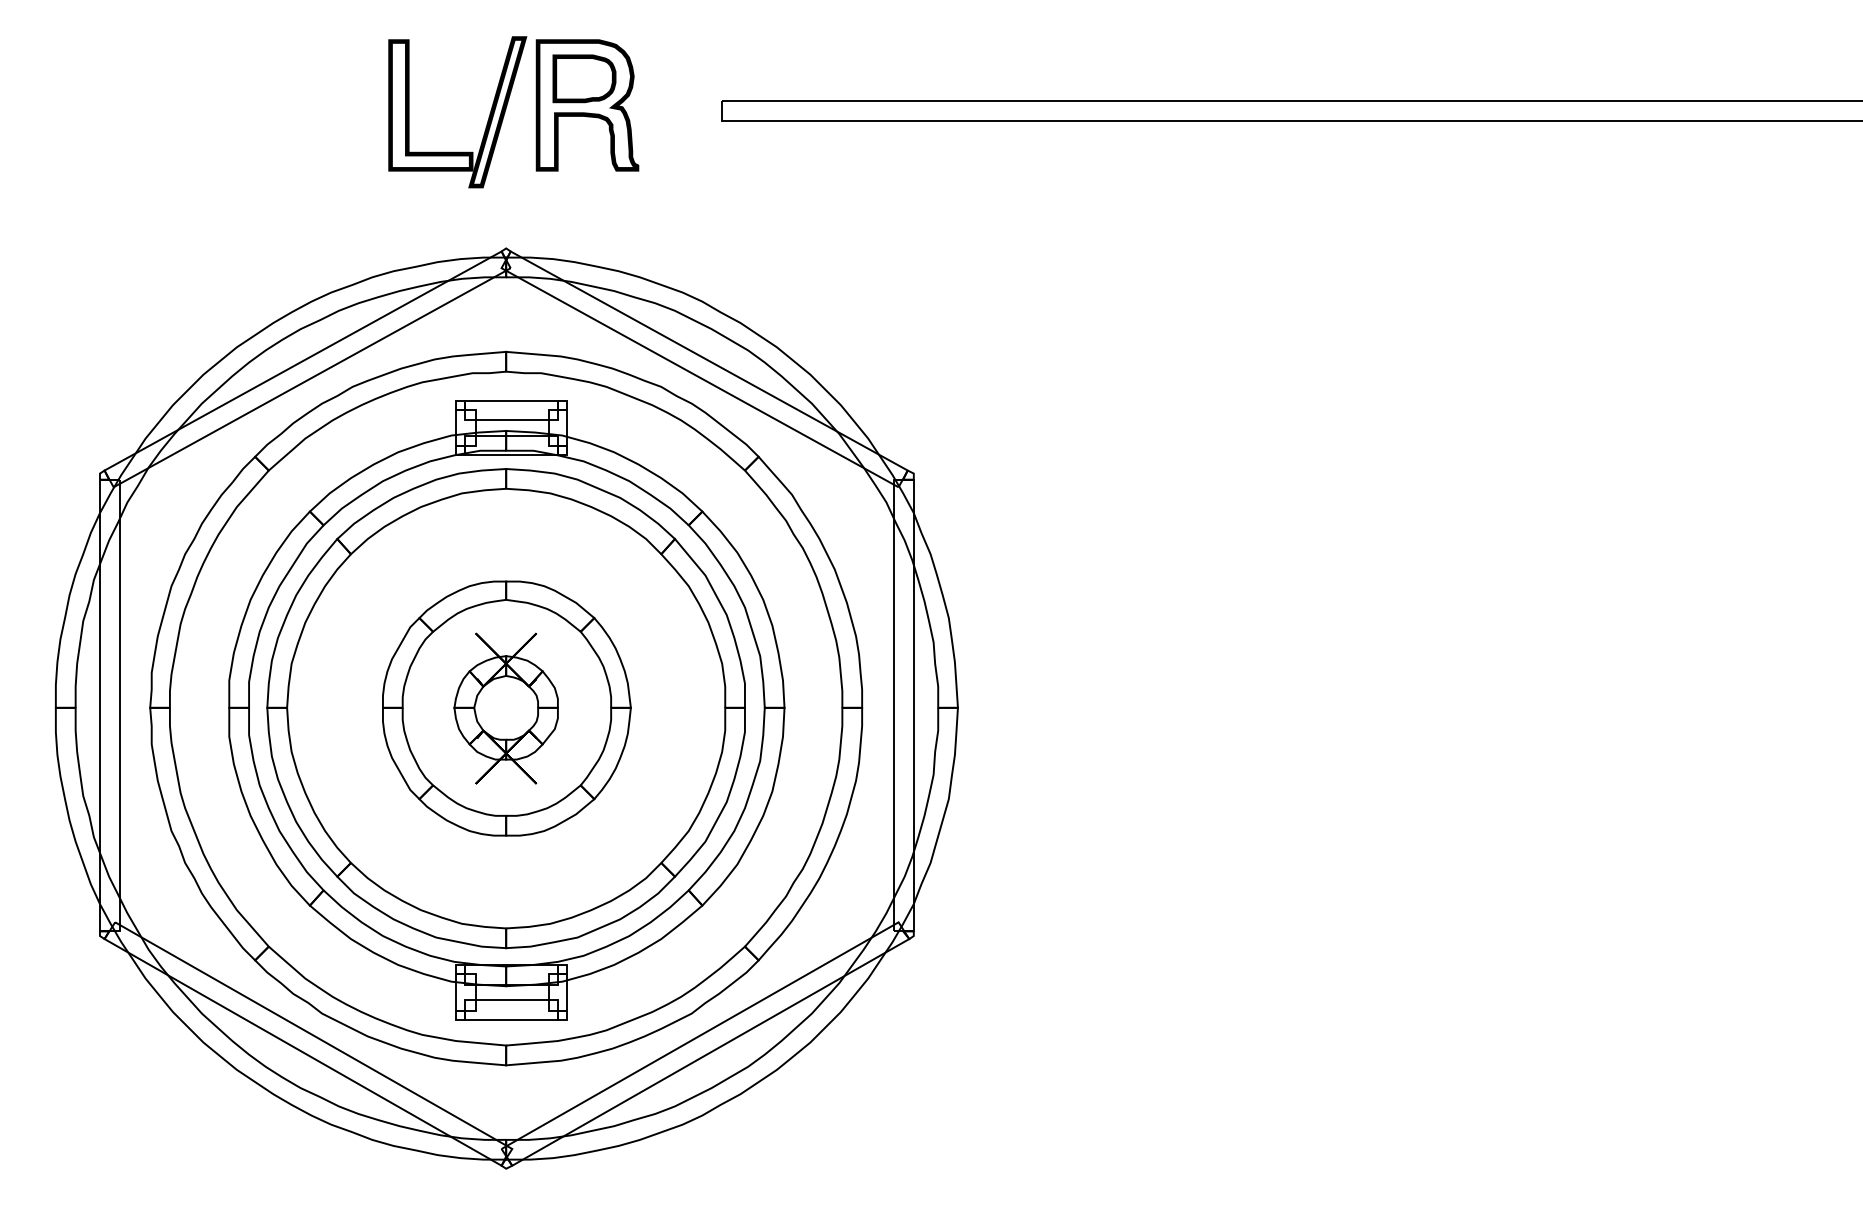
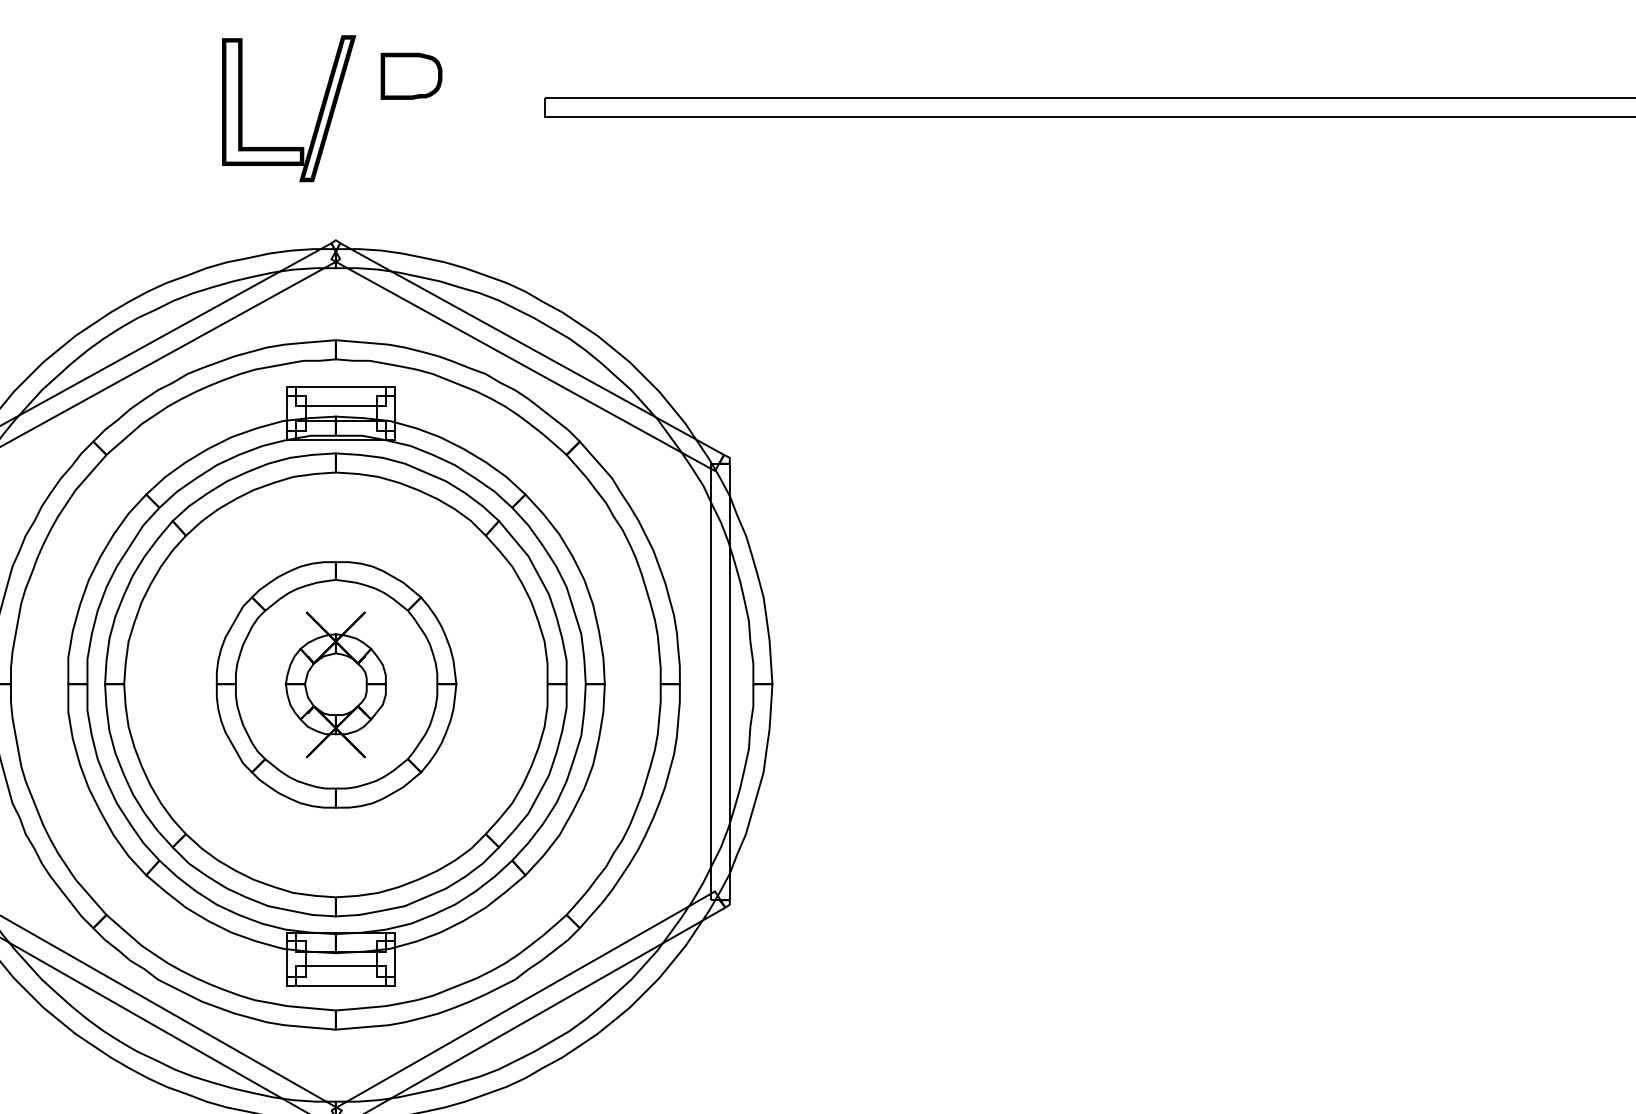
part: (587, 105) -> (414, 102), removed

